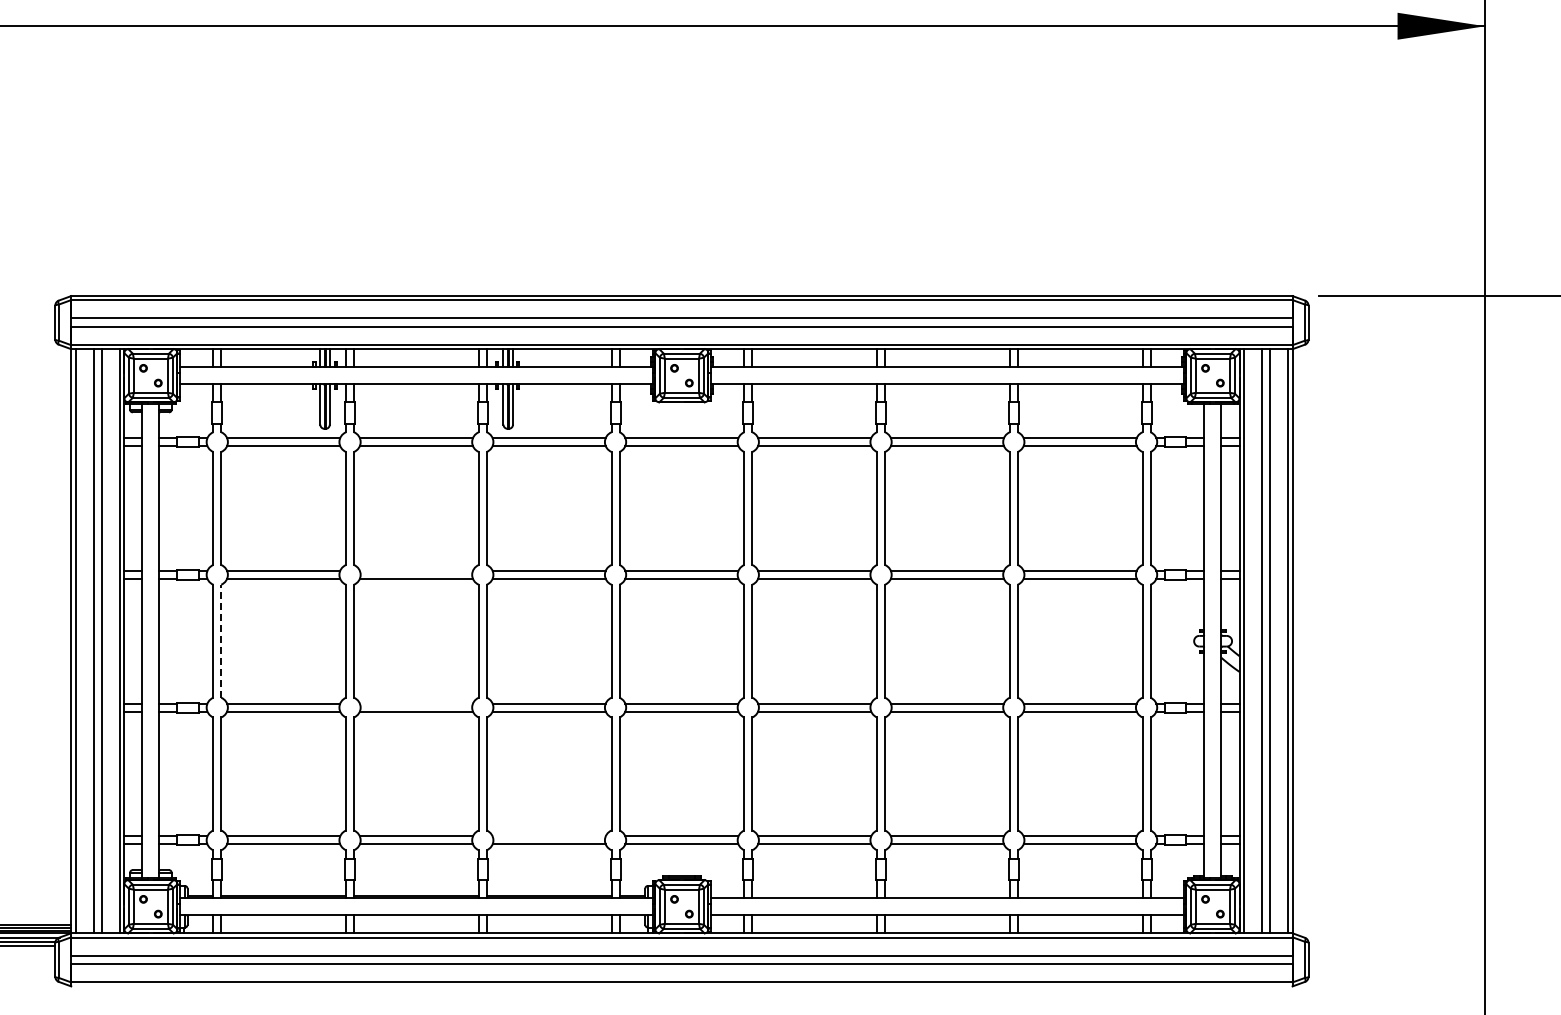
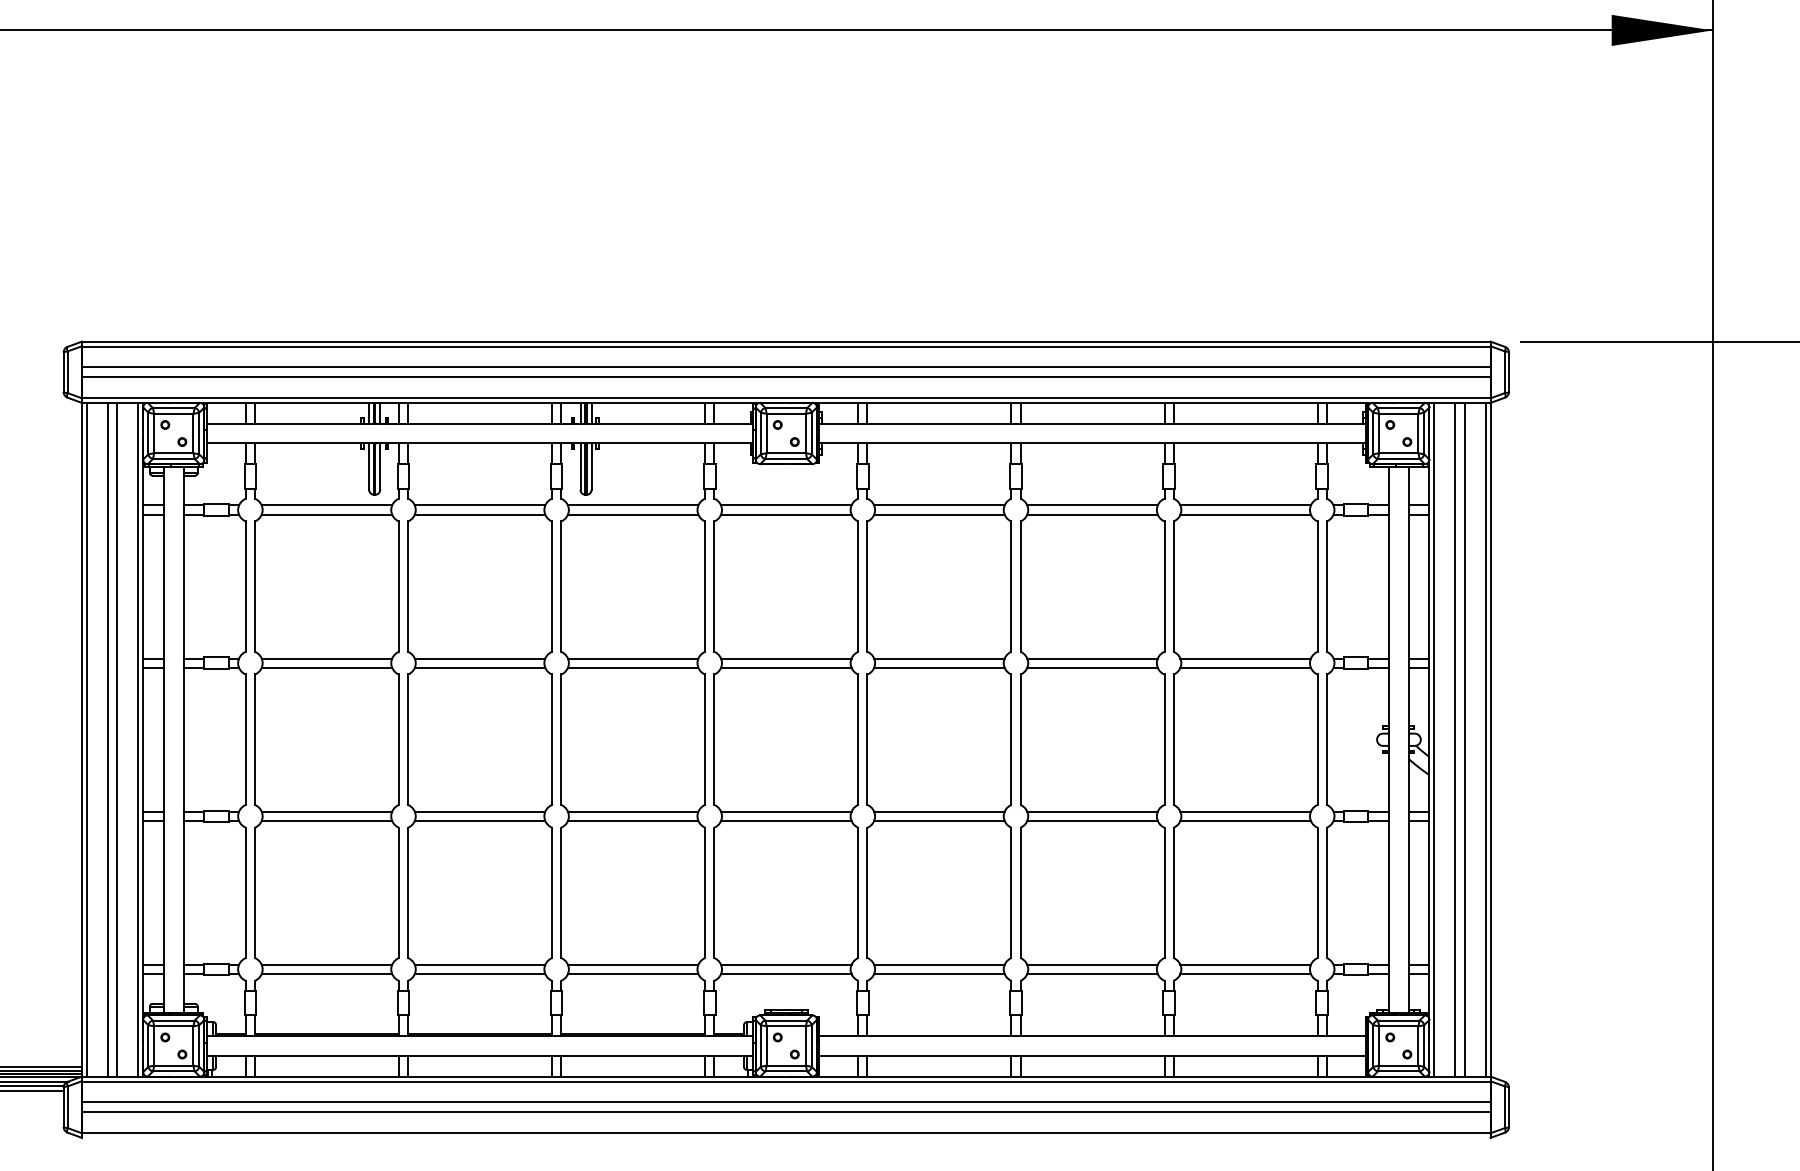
line: (415, 570) -> (479, 658), added
line: (221, 641) -> (255, 740), dashed -> solid
line: (415, 703) -> (479, 811), added
line: (548, 836) -> (632, 964), added

